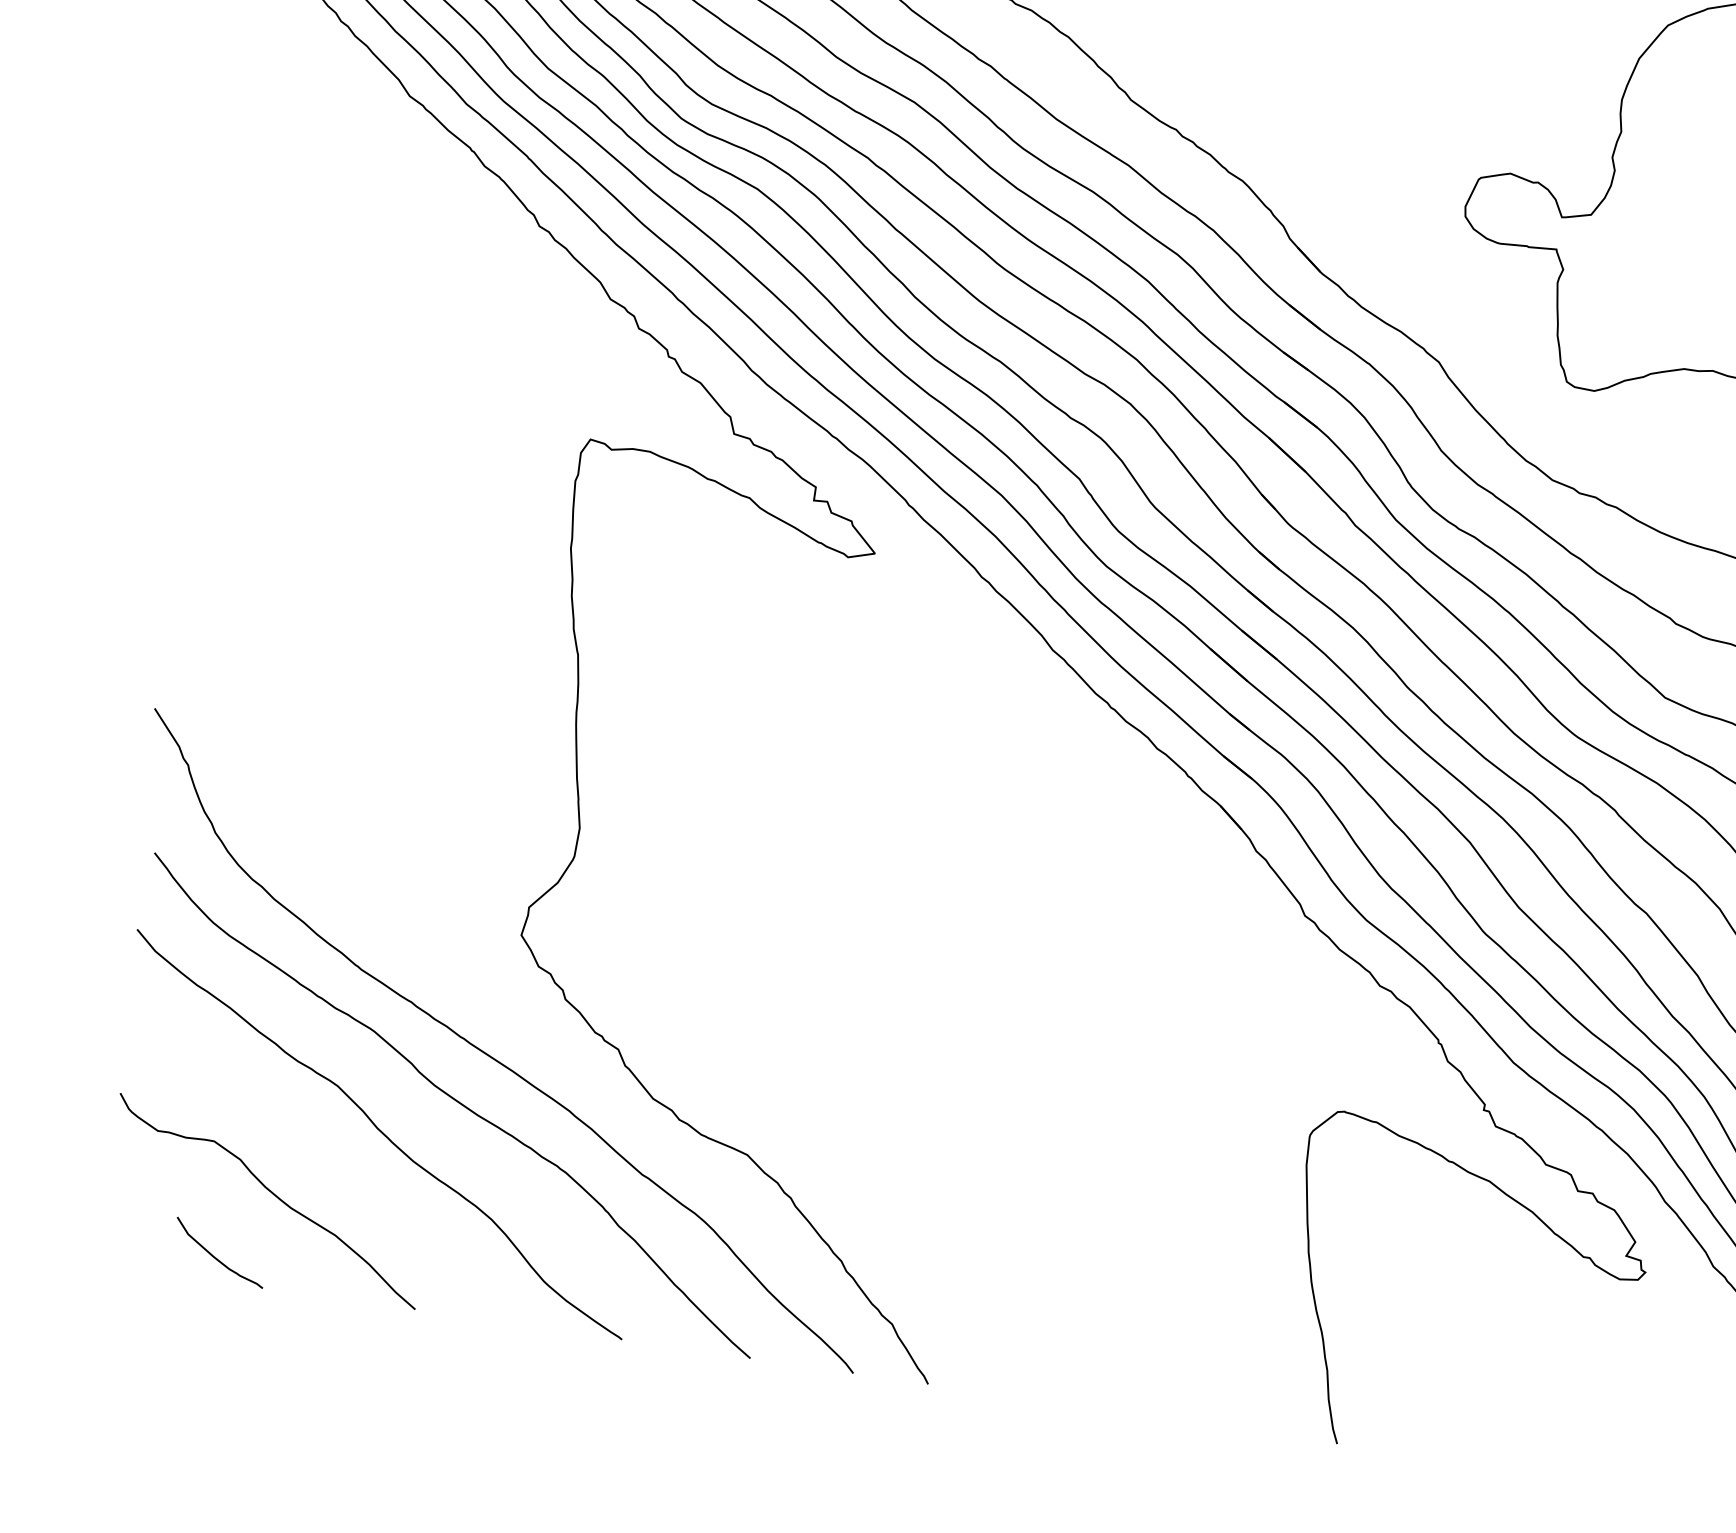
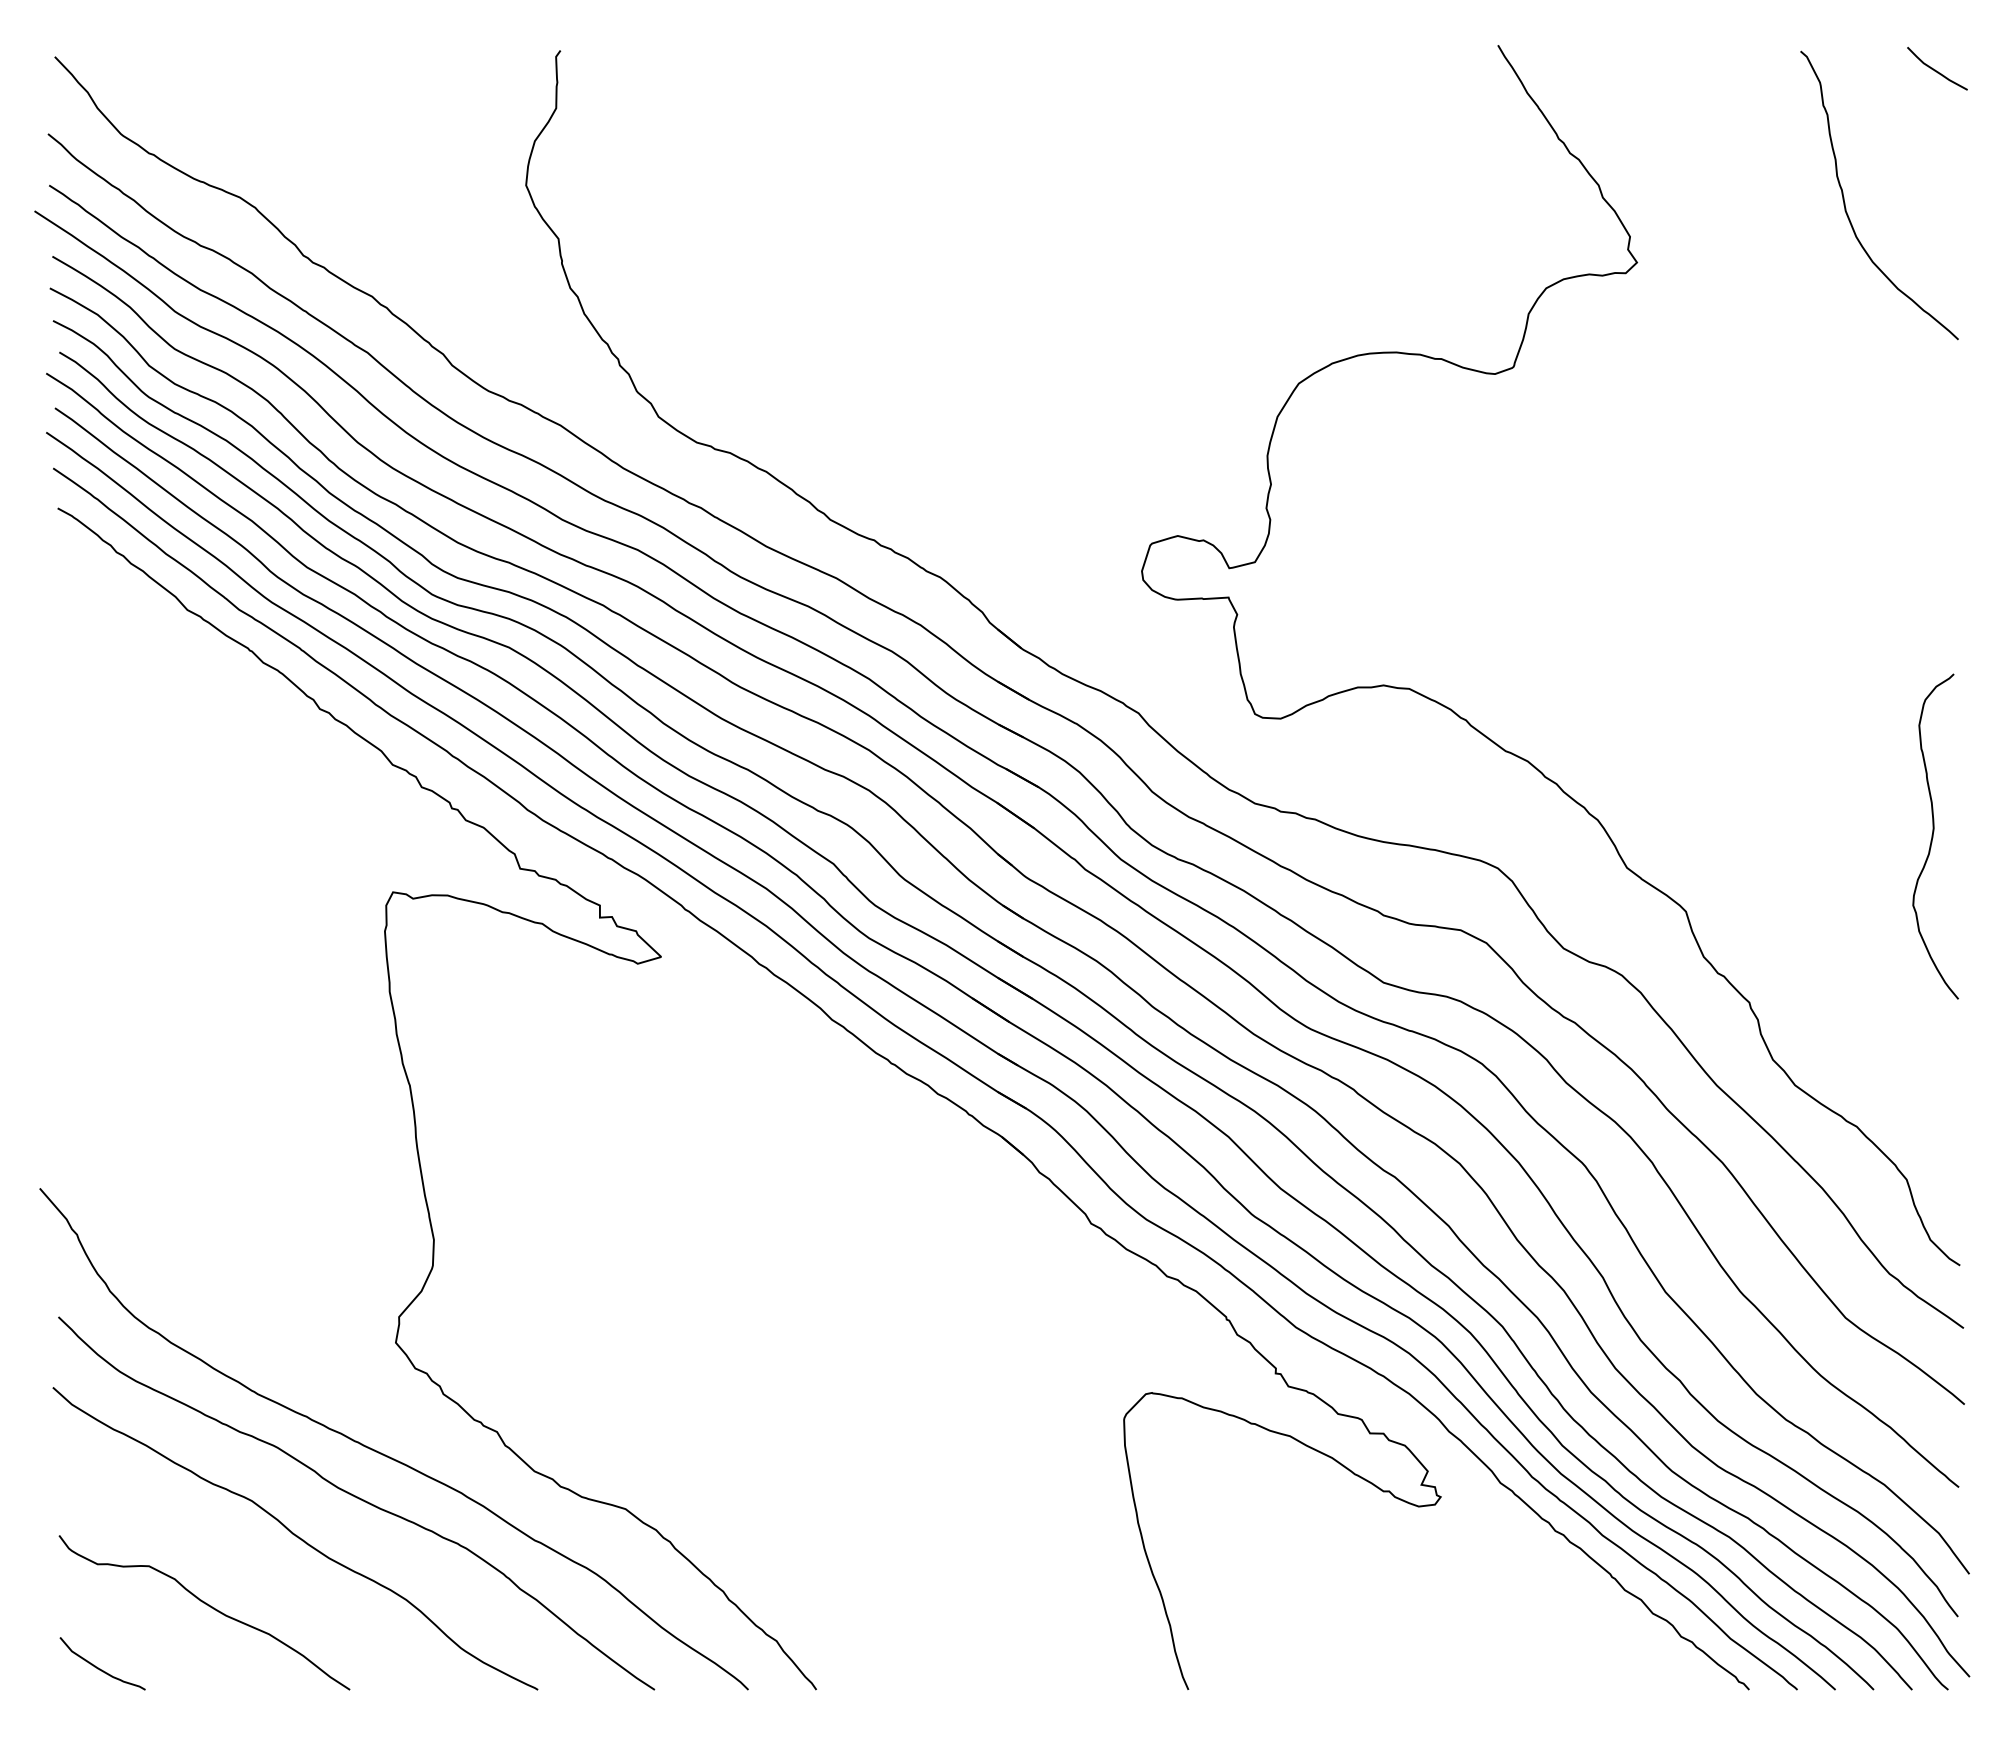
curve: (216, 1257) -> (100, 1668), moved

